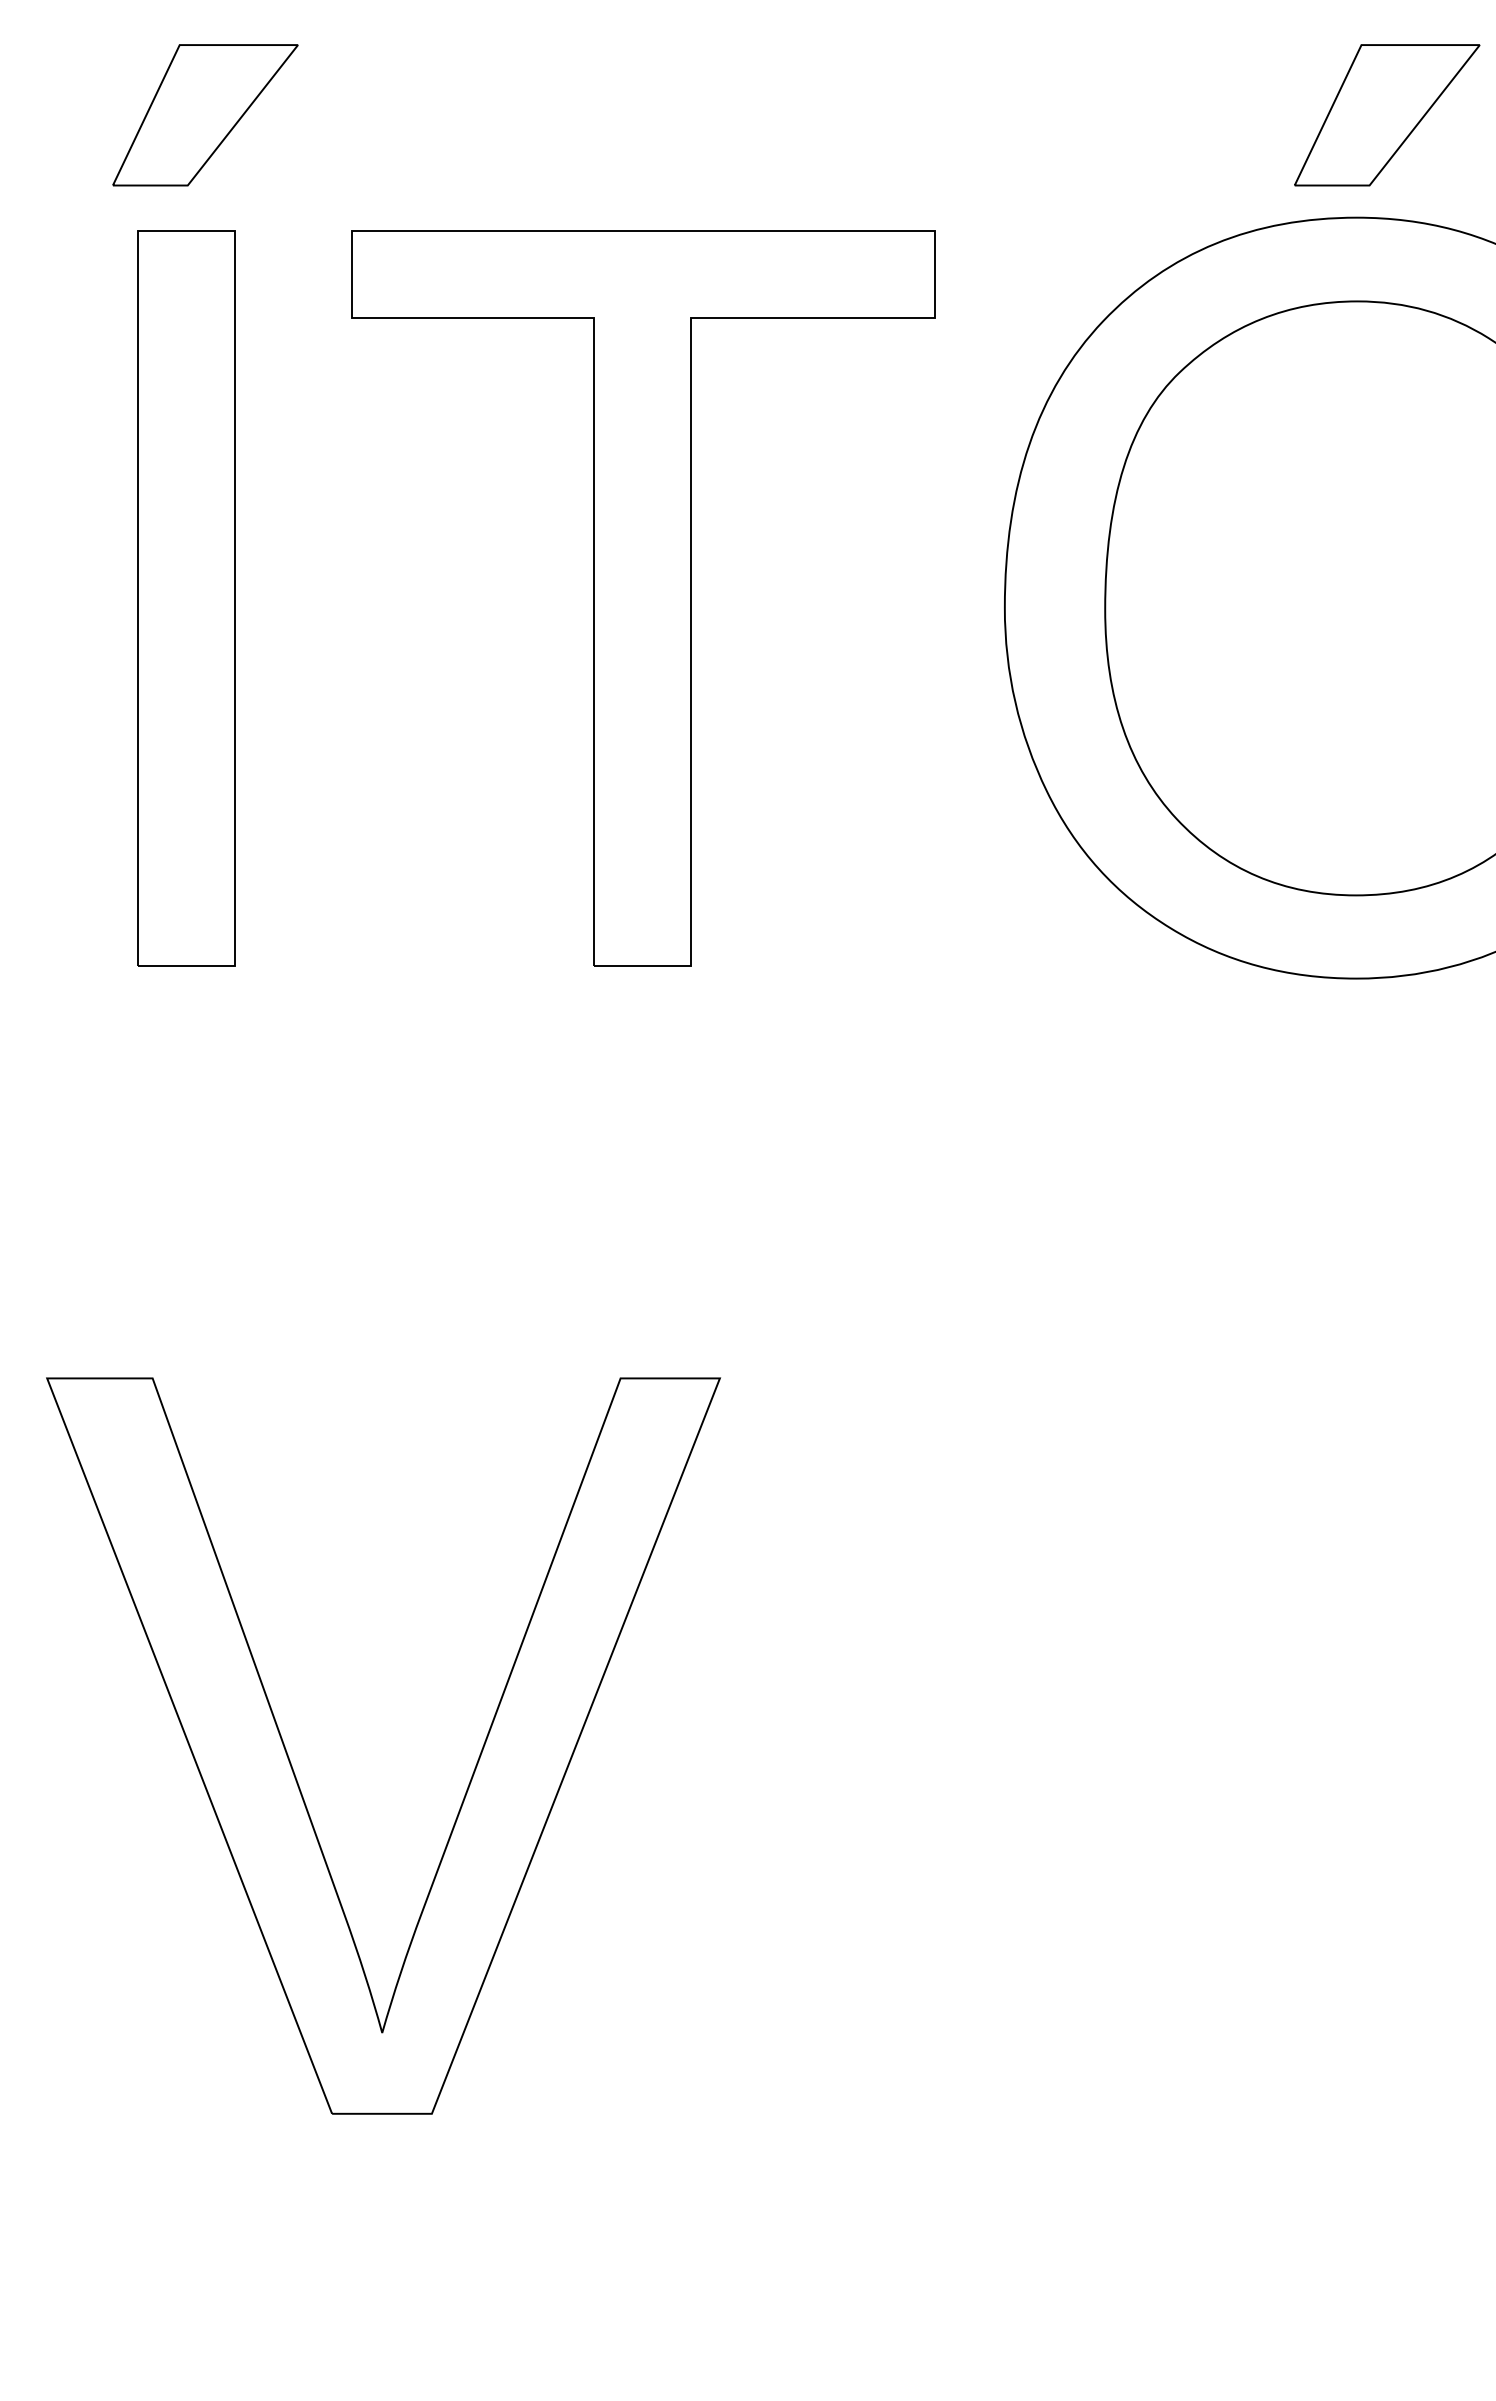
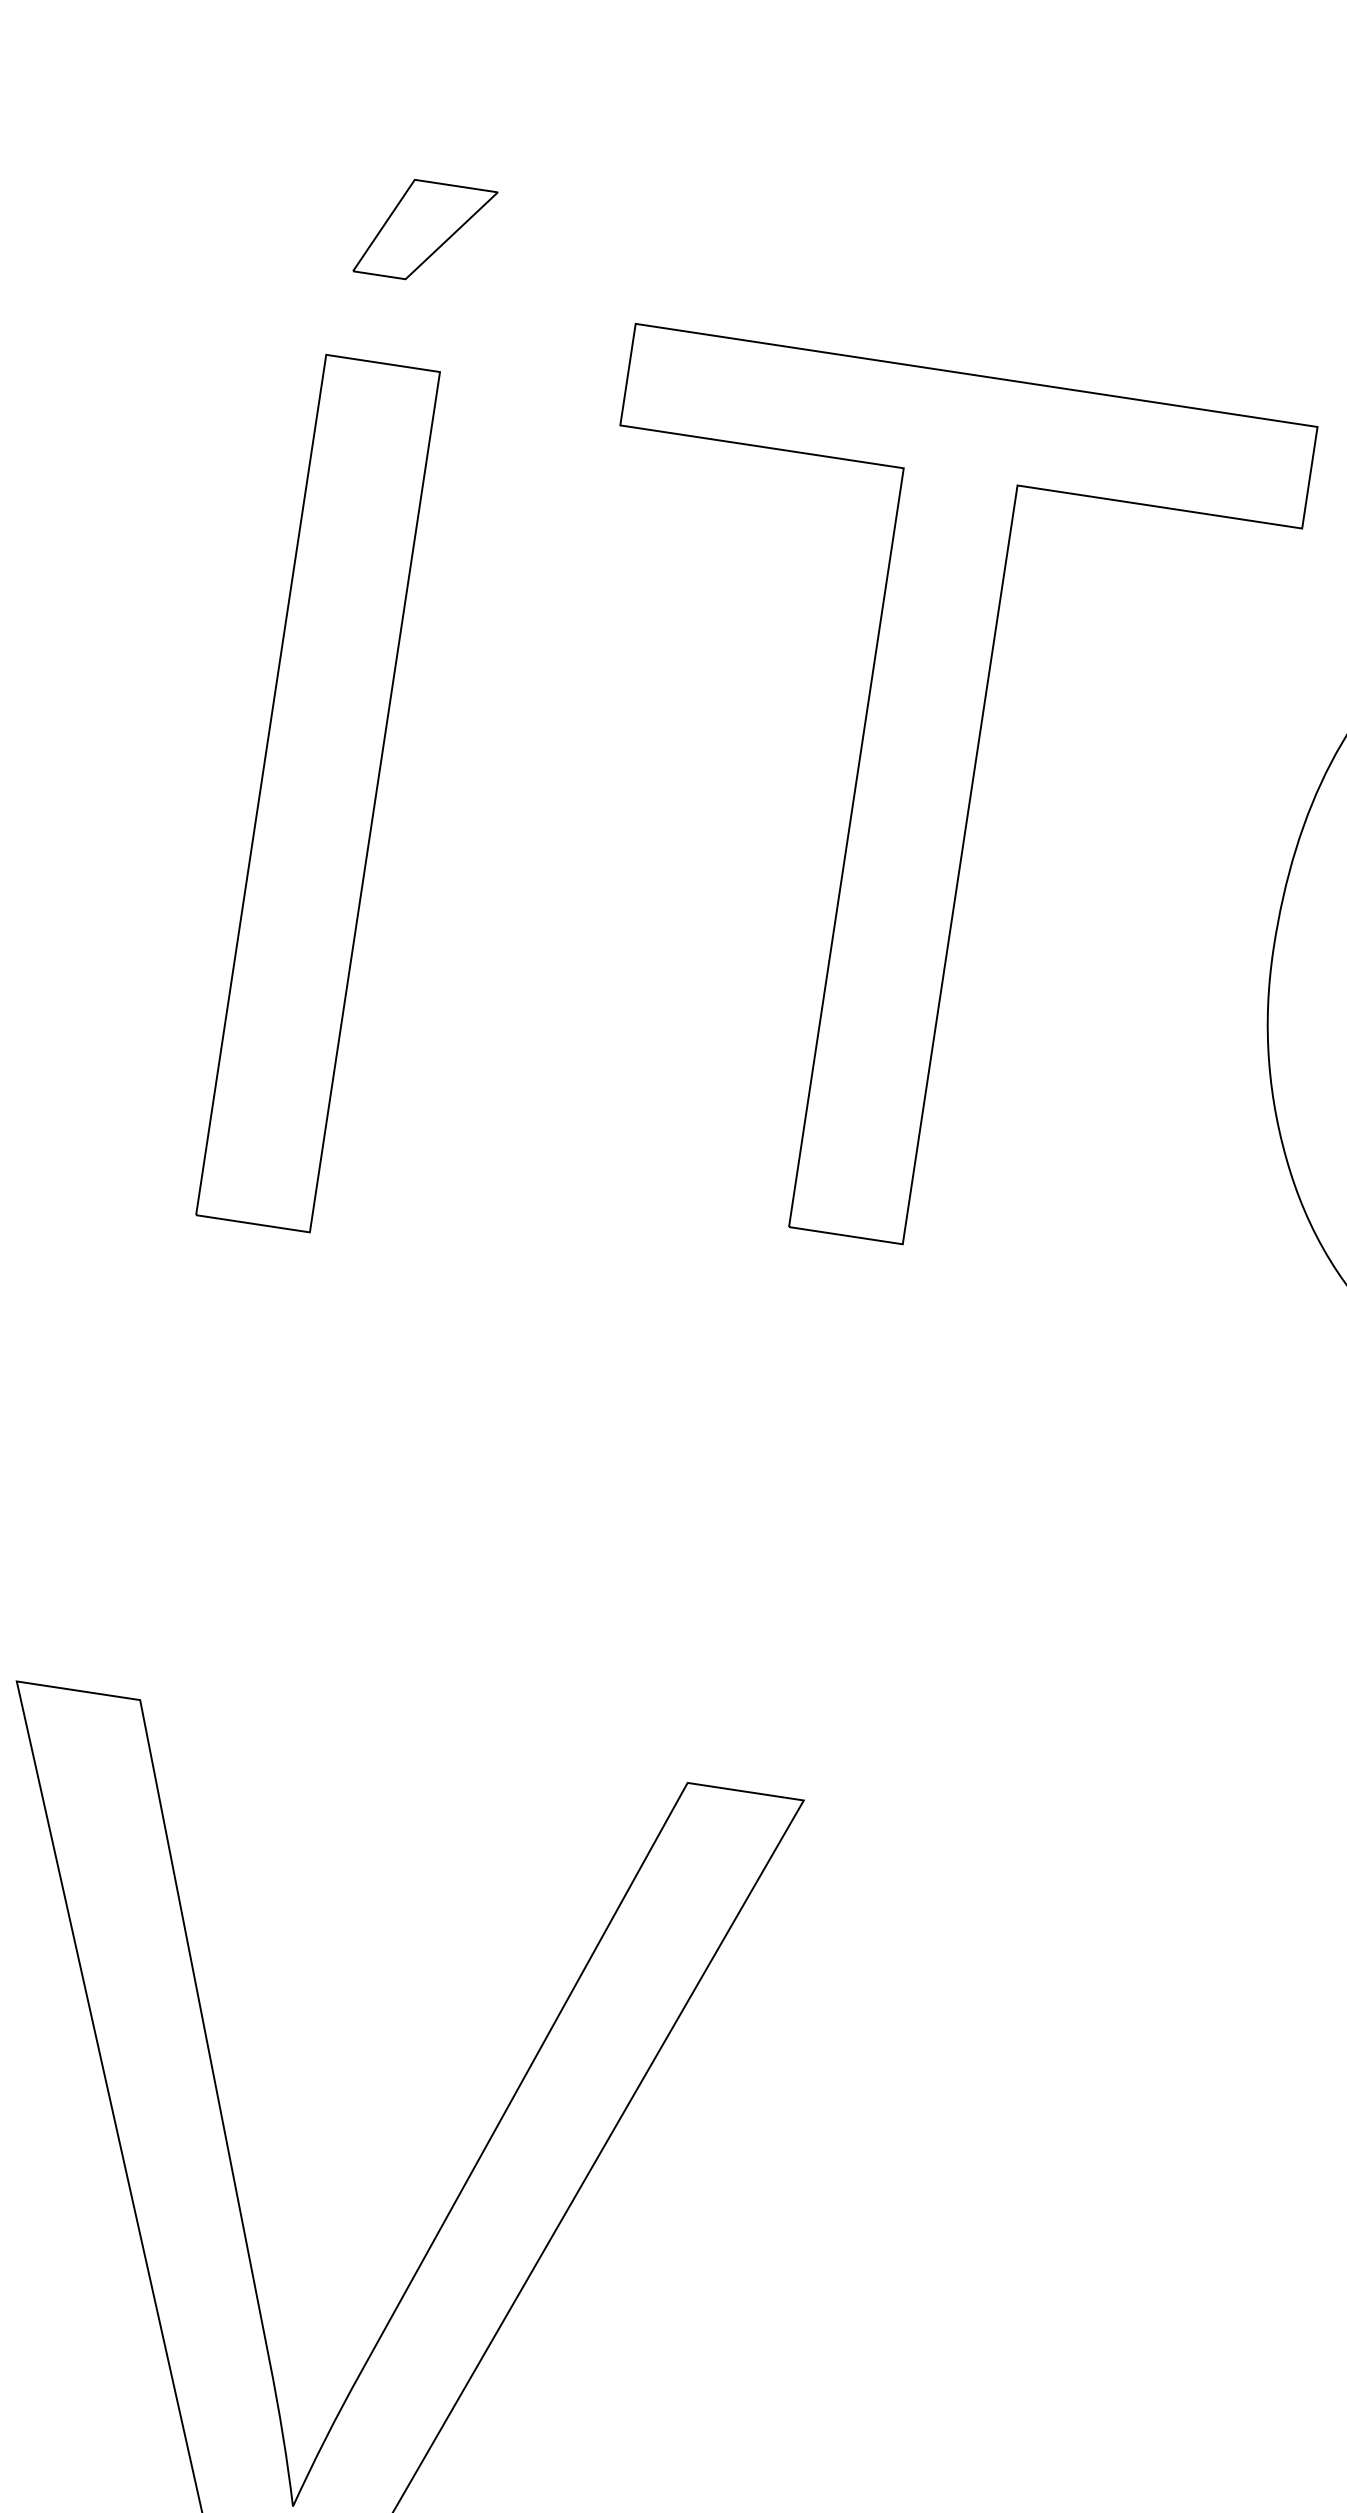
part: (205, 115) -> (425, 231), size x0.6
part: (643, 598) -> (911, 805), moved

